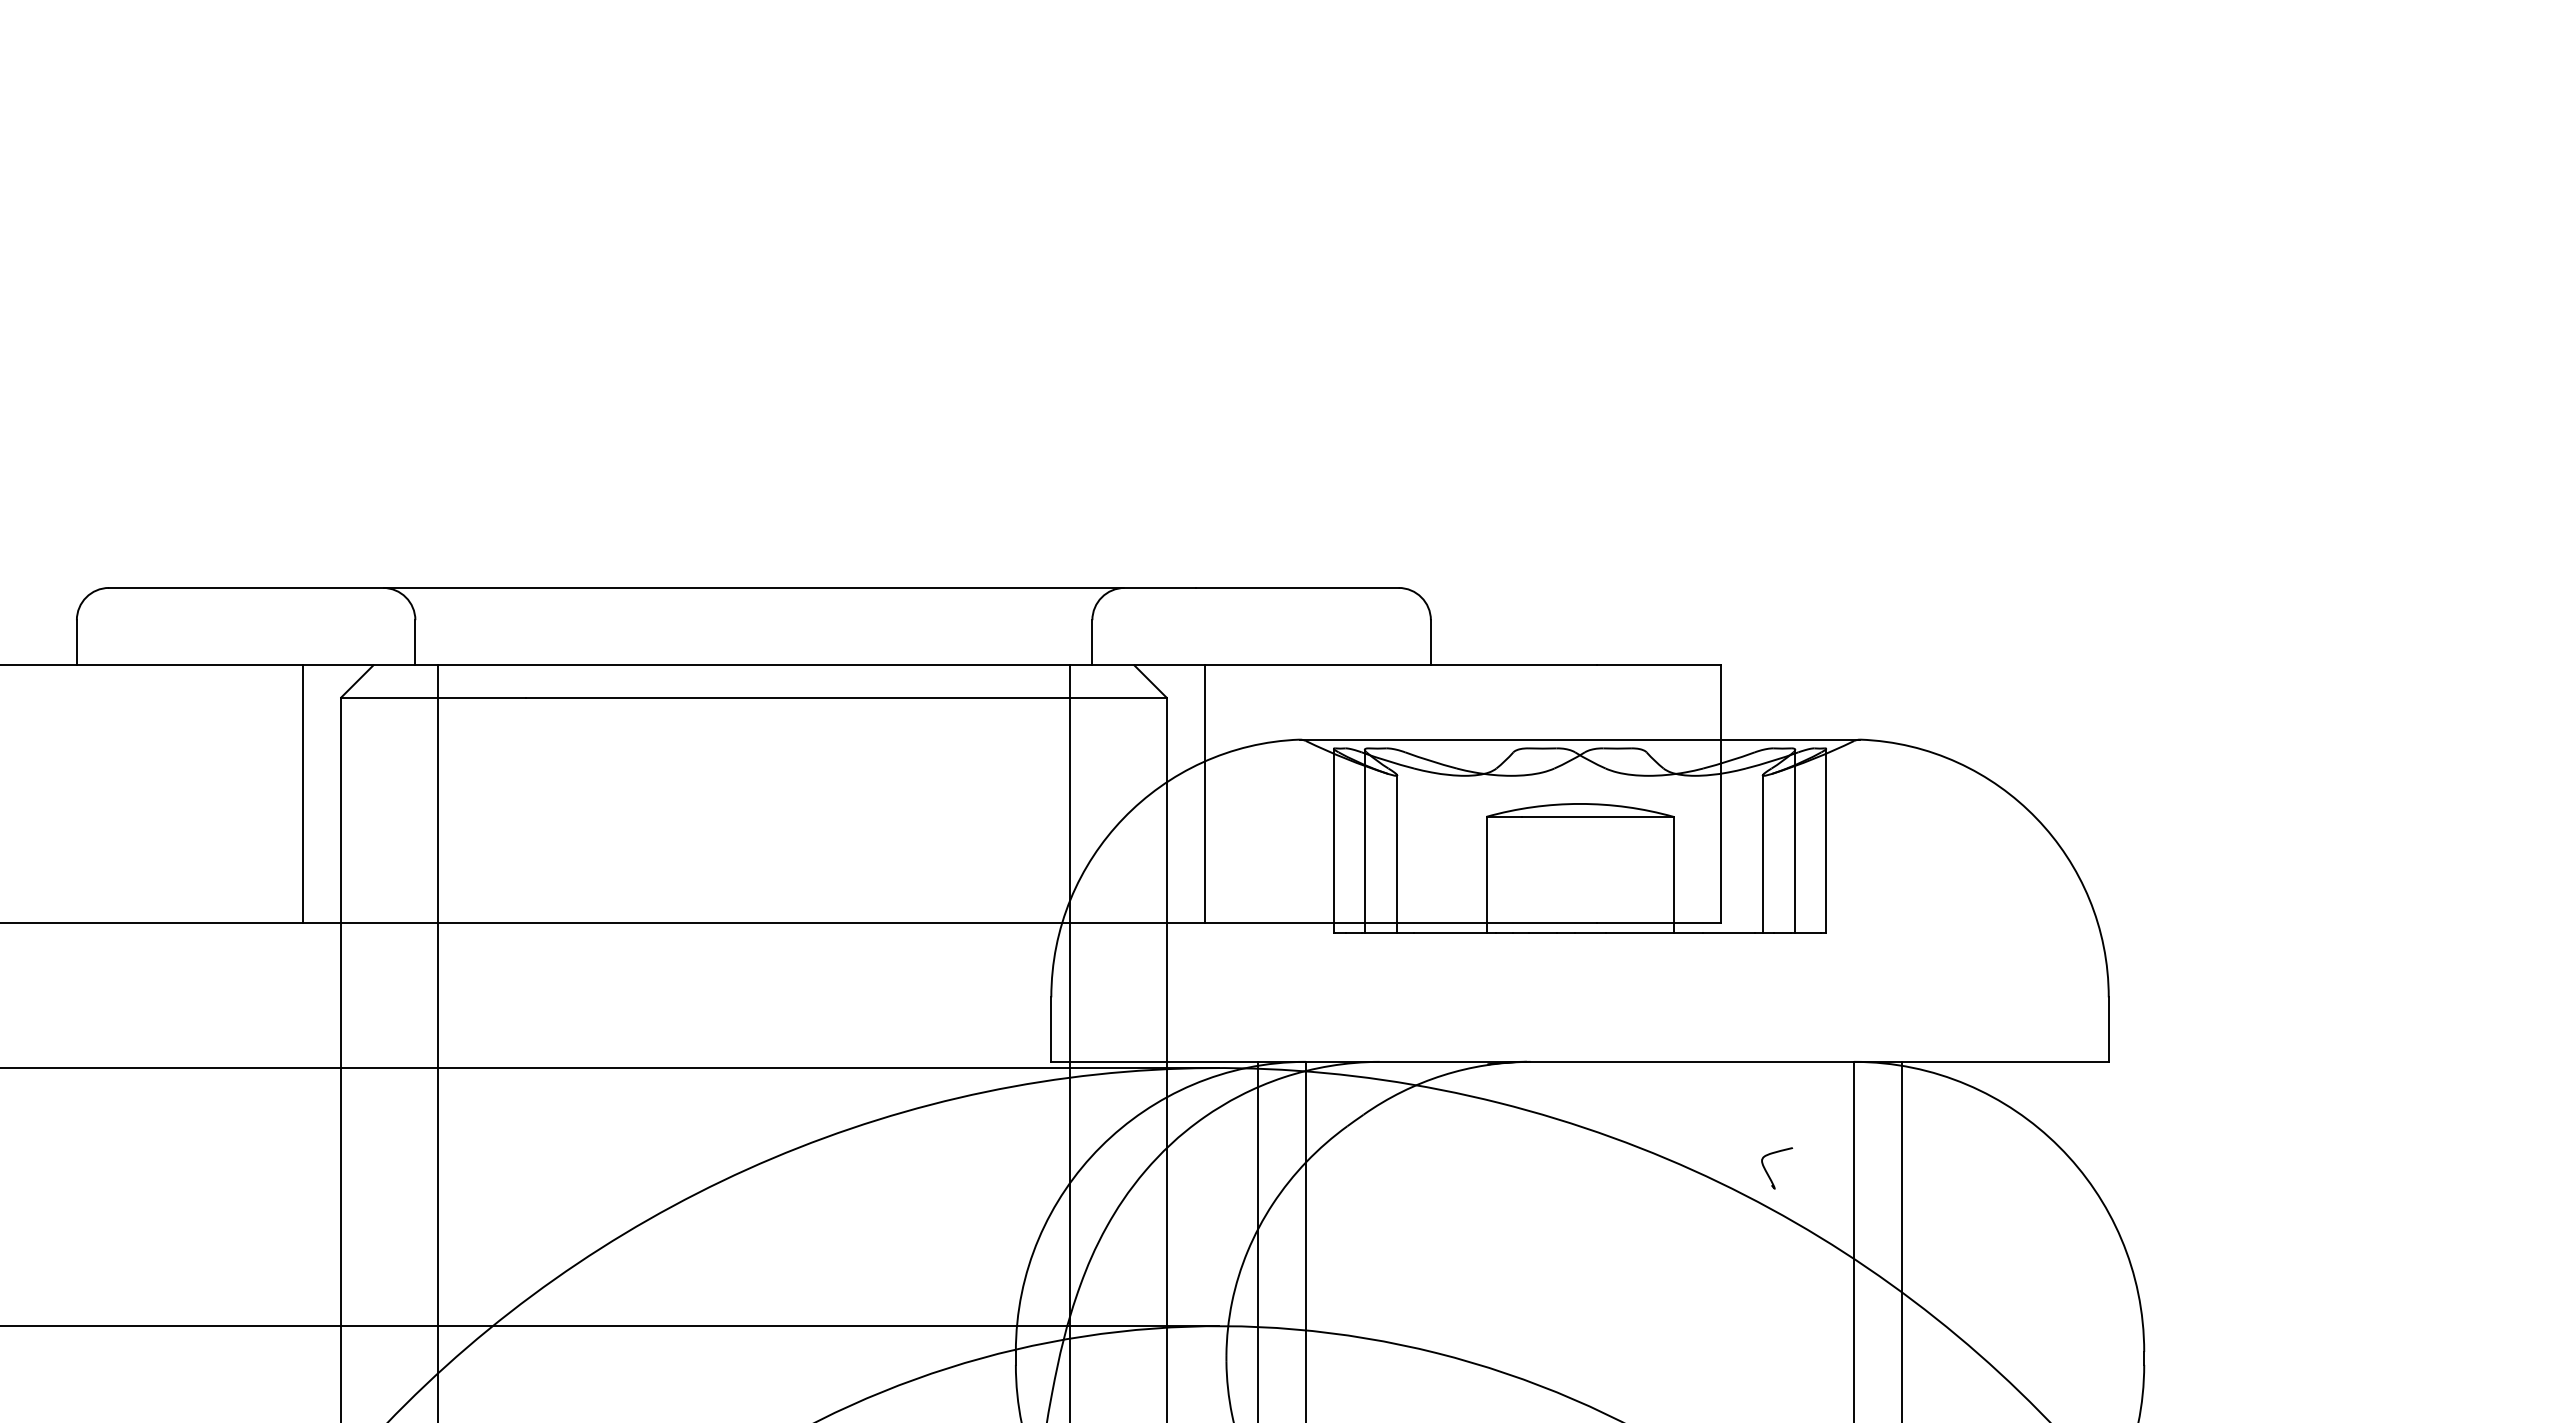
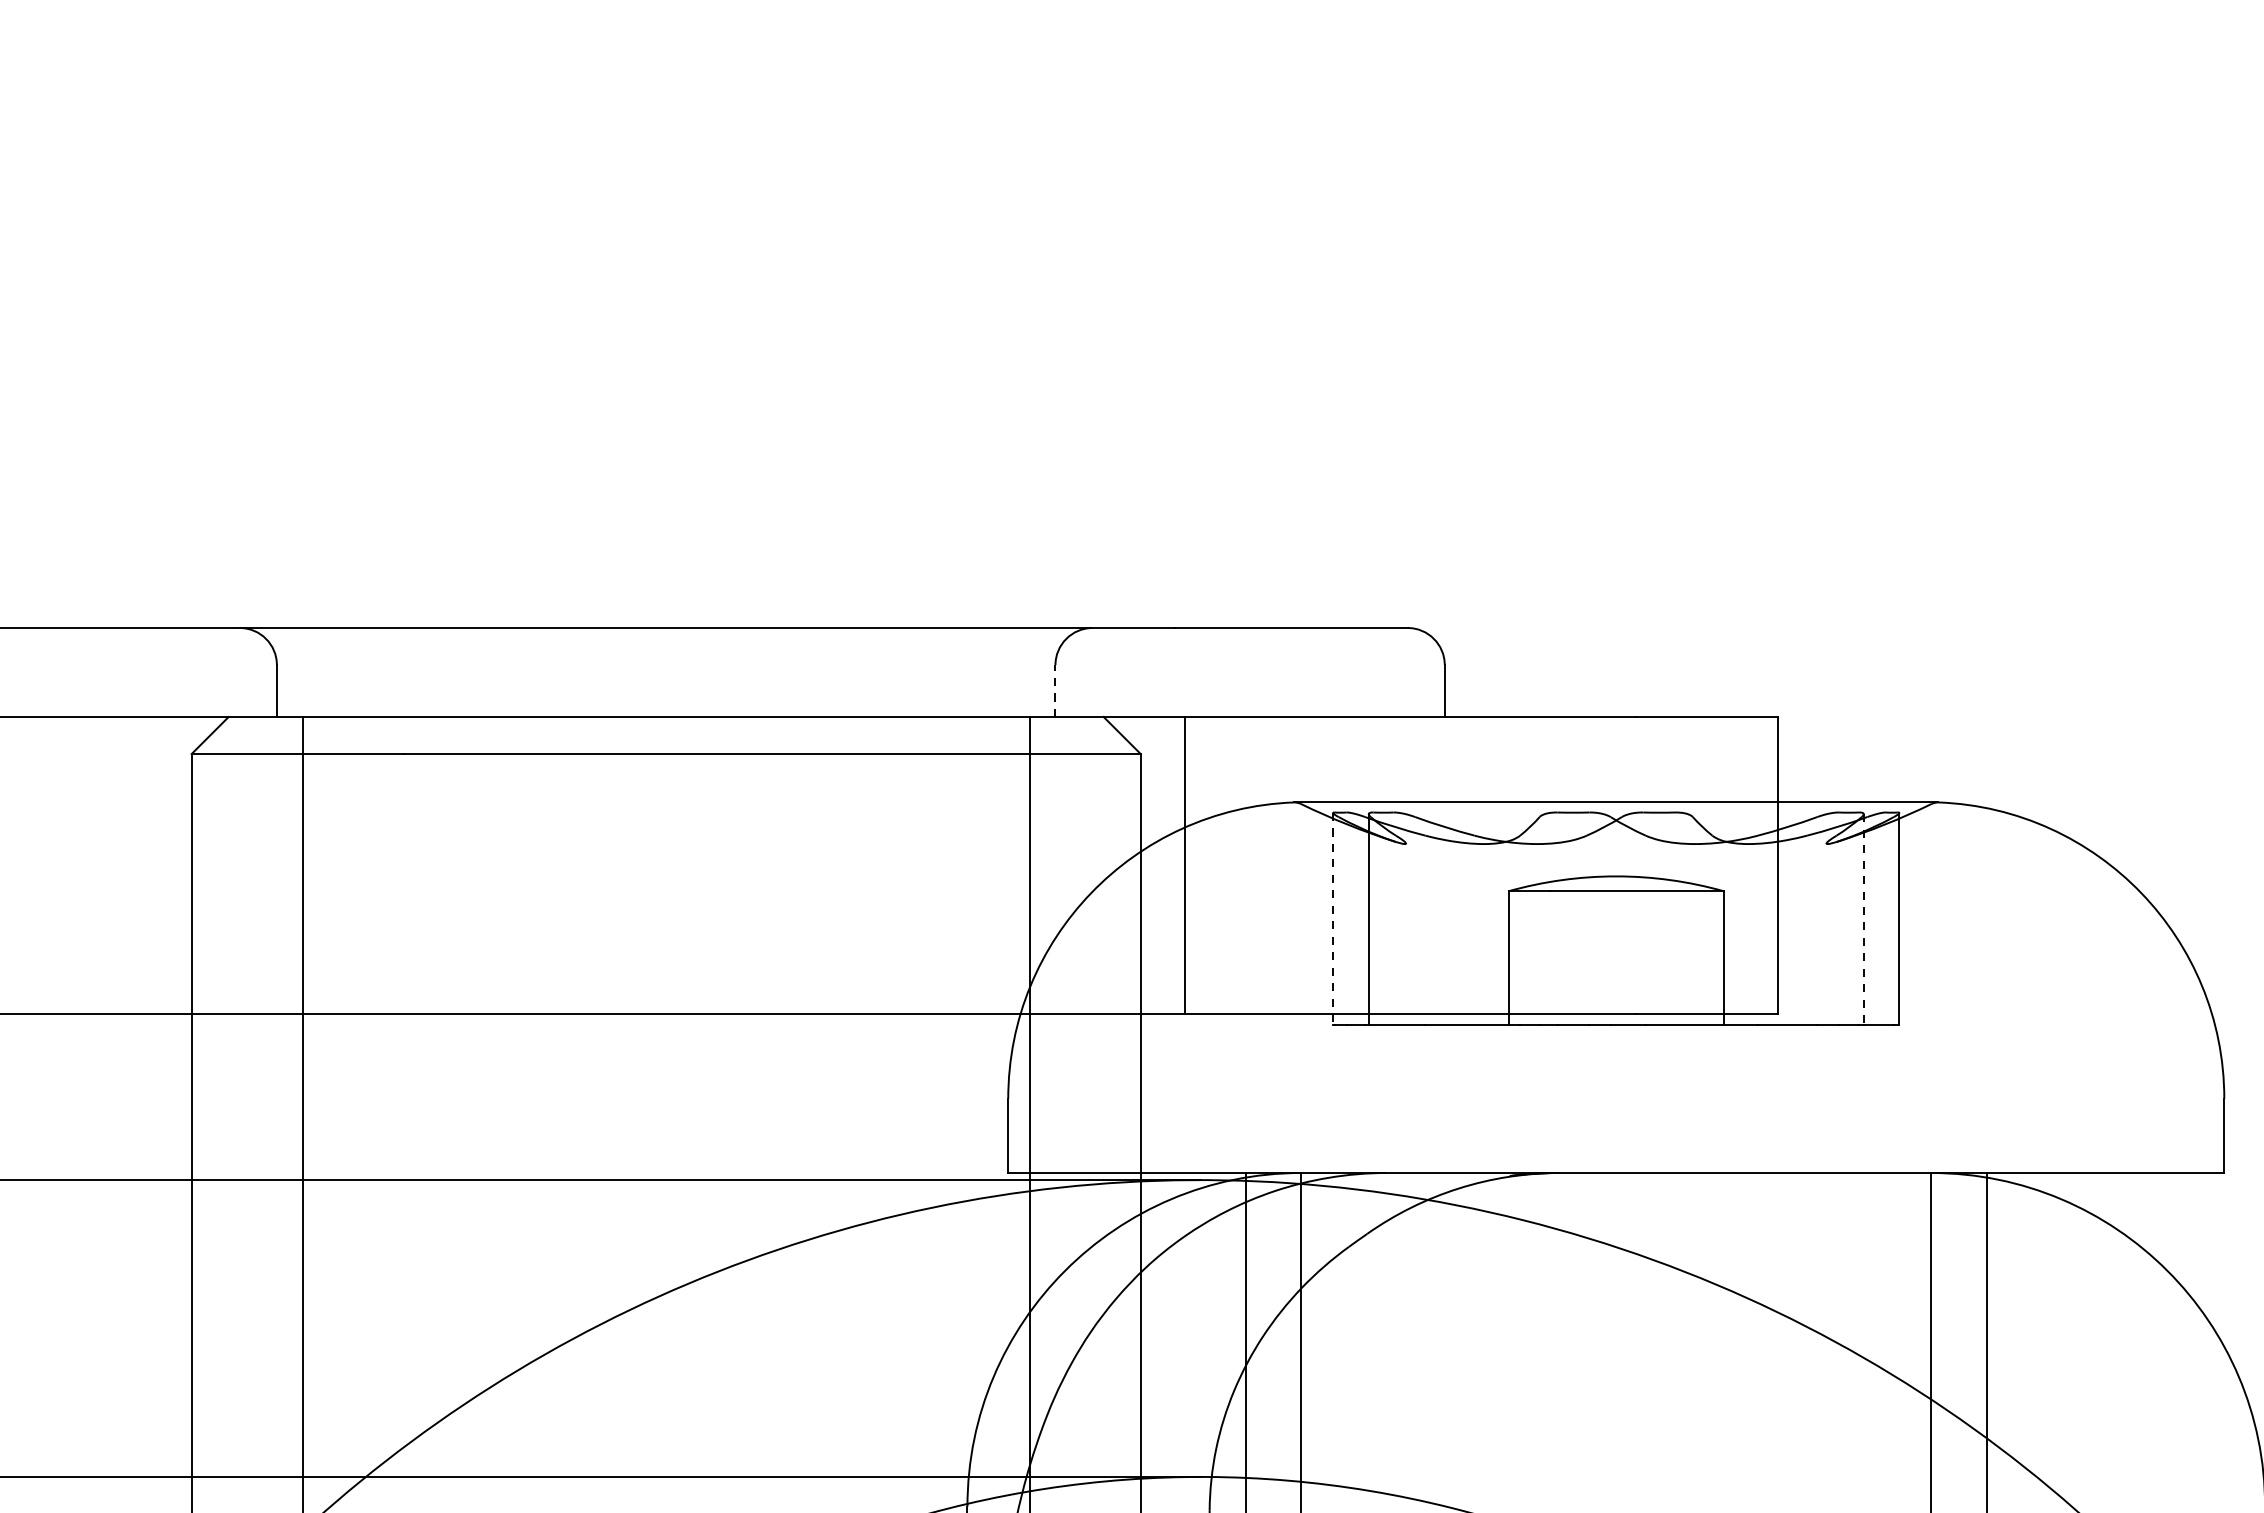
line: (1092, 642) -> (1055, 690), solid -> dashed
line: (302, 794) -> (147, 865), removed
line: (1333, 841) -> (1332, 919), solid -> dashed
line: (1795, 841) -> (1864, 919), solid -> dashed
line: (1397, 853) -> (1406, 933), removed
line: (1762, 853) -> (1826, 933), removed
curve: (1768, 1173) -> (1833, 1301), removed

